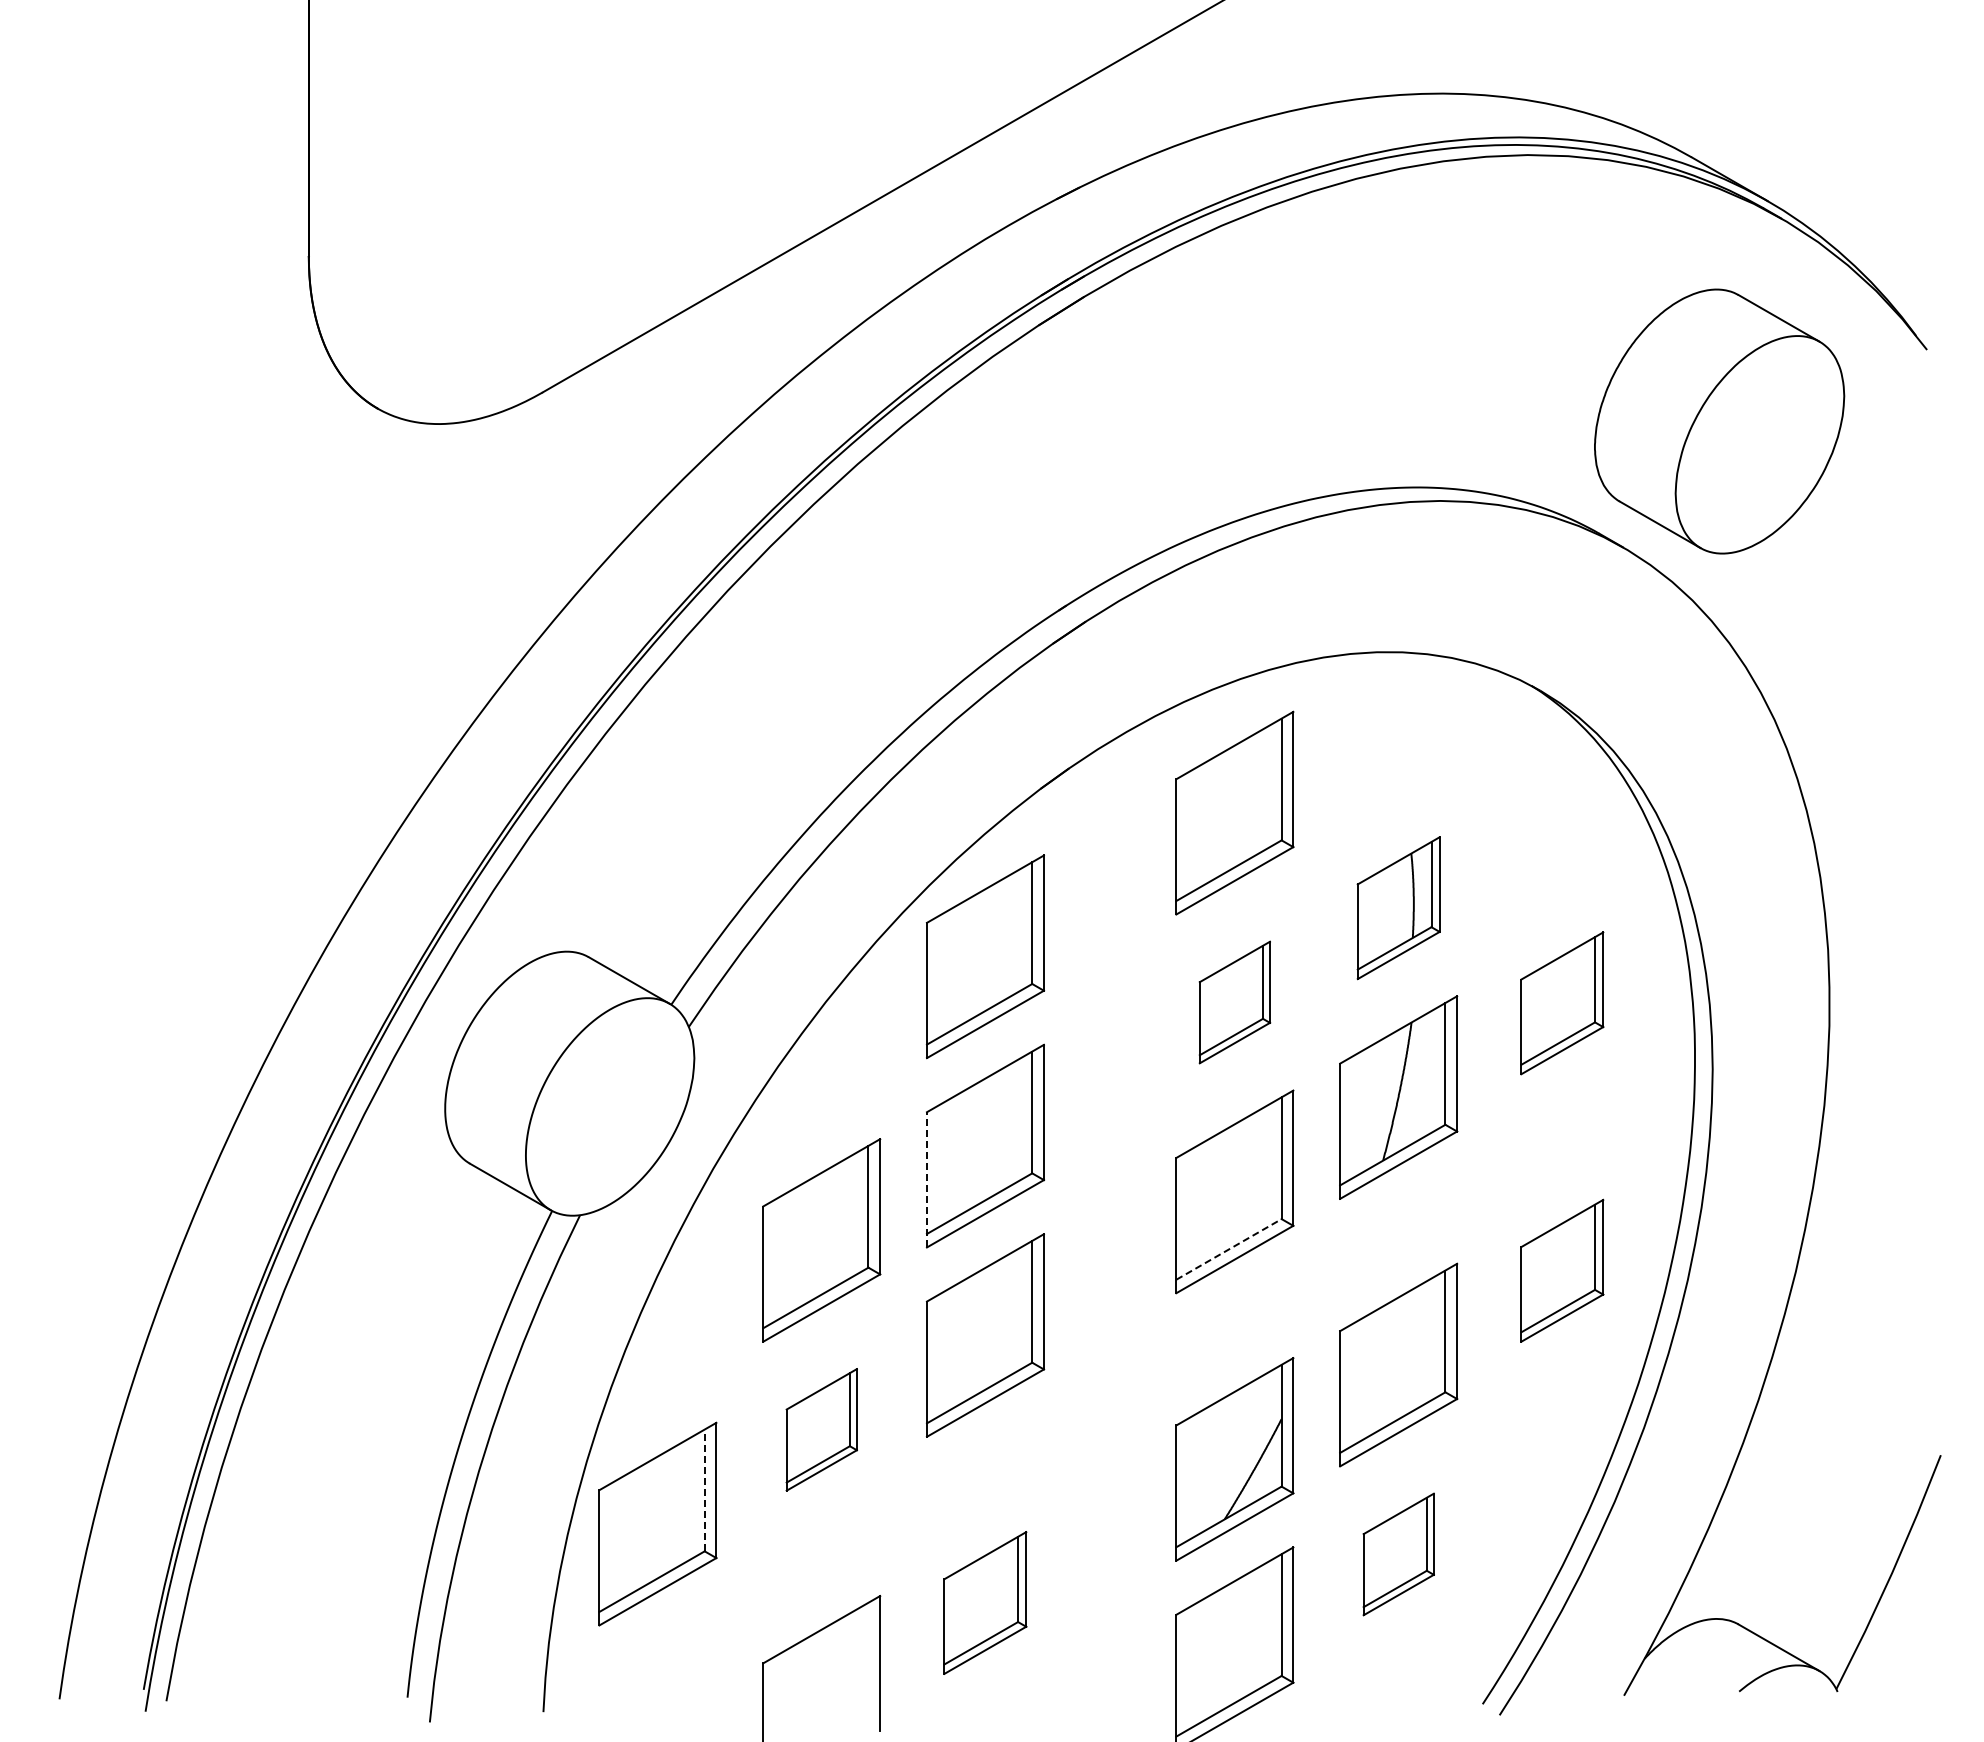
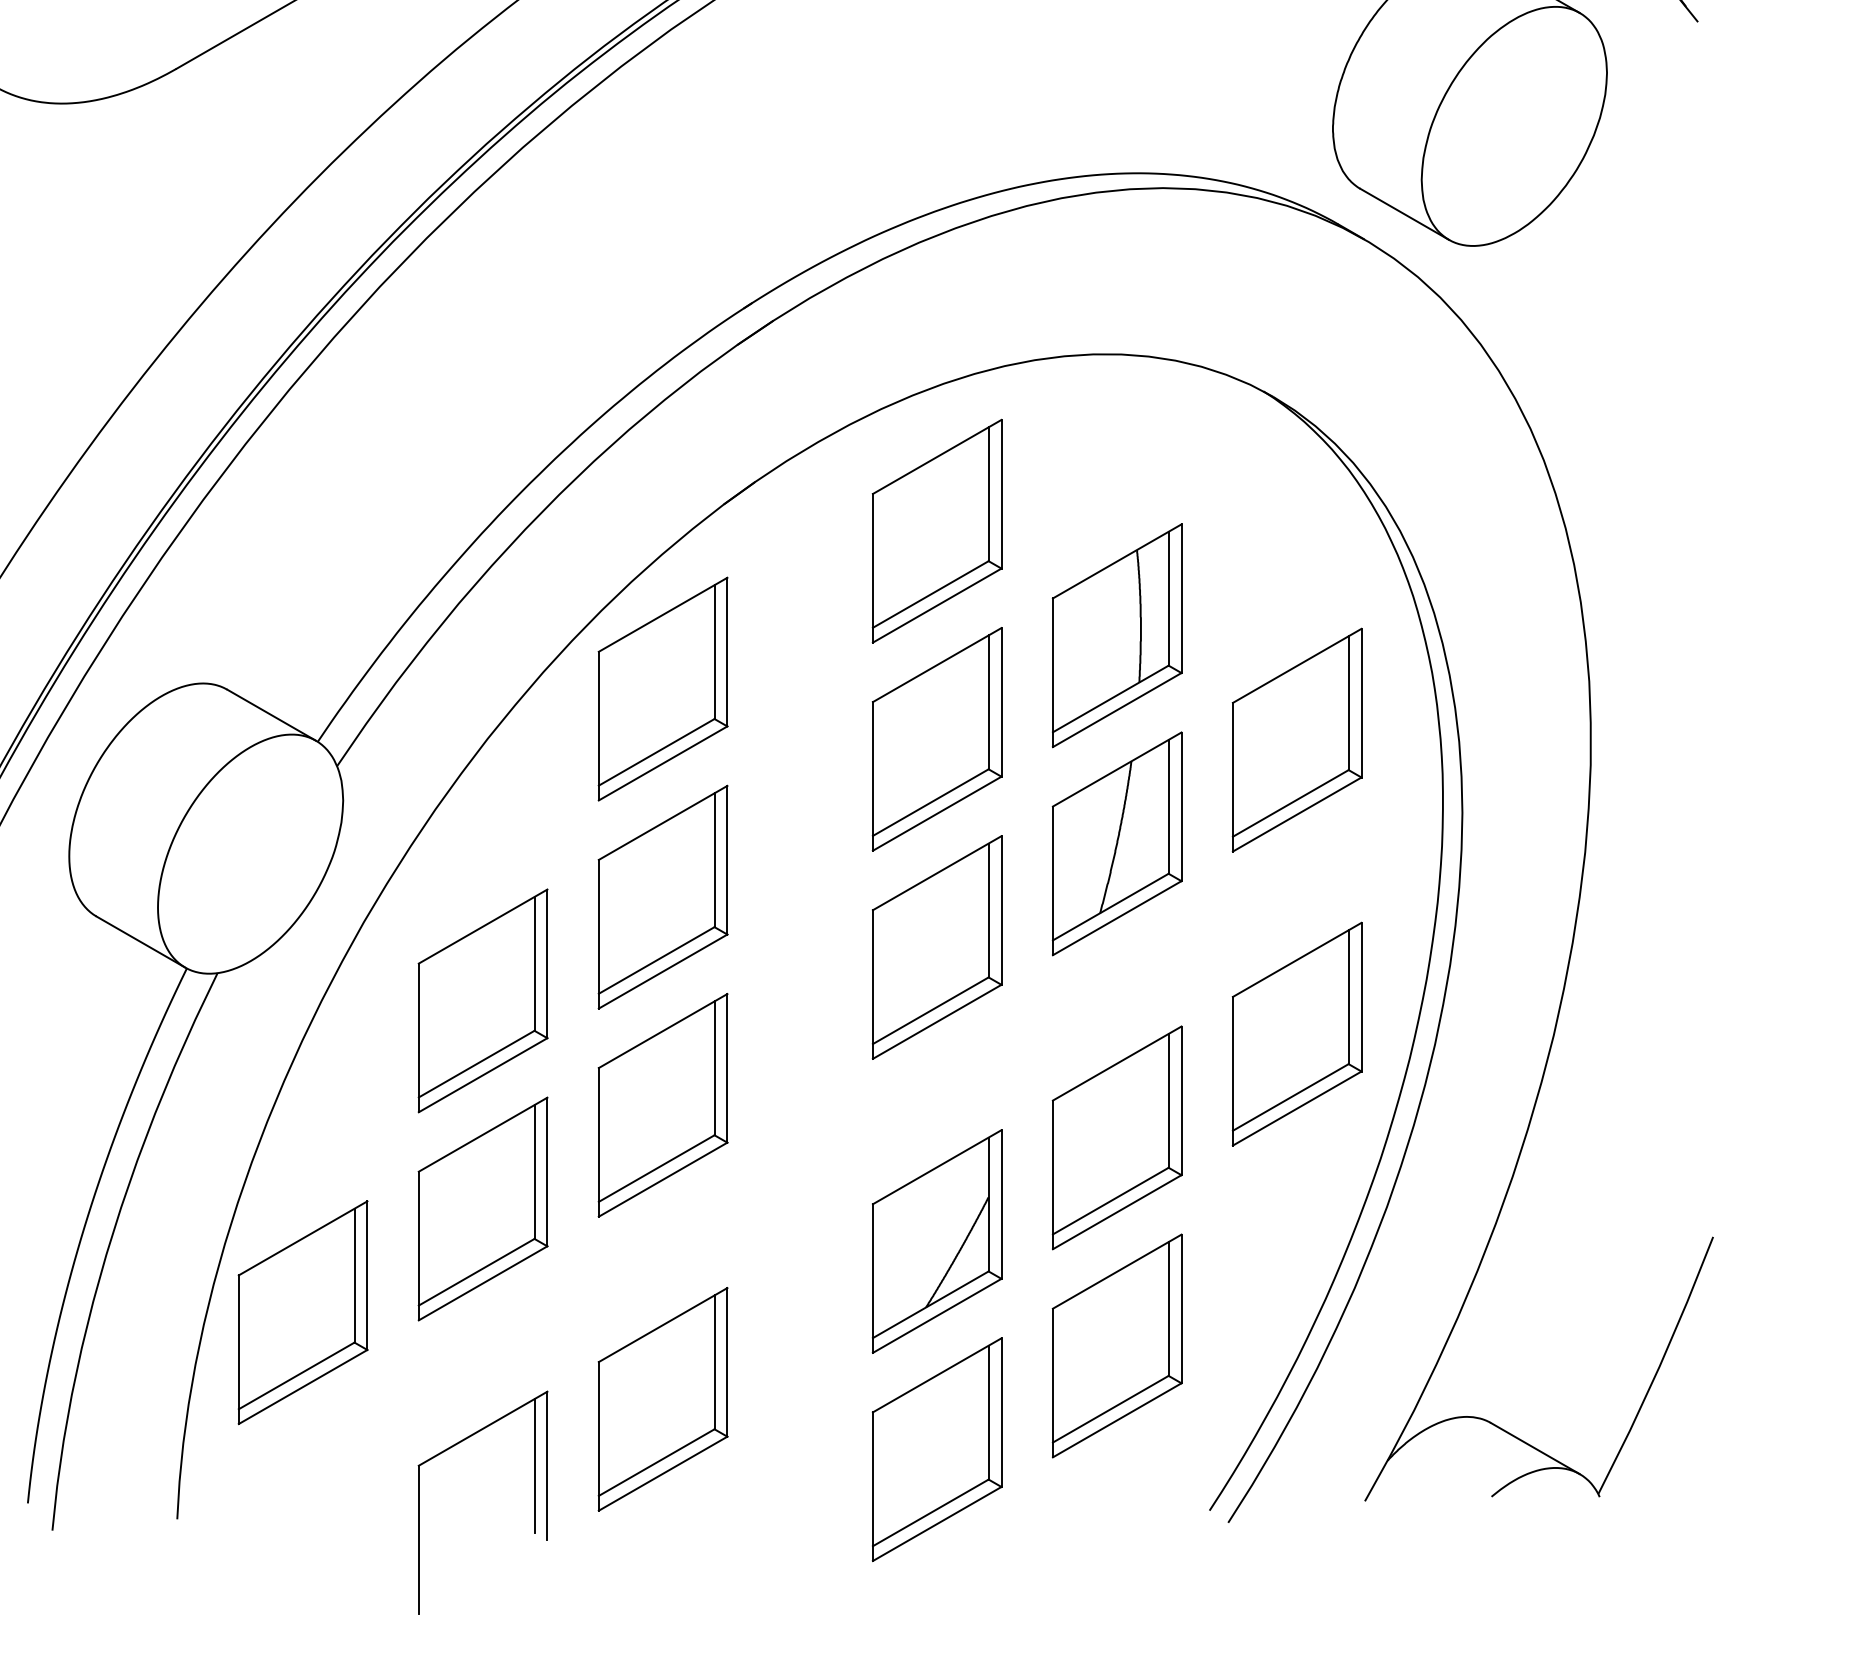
part: (1398, 907) -> (1117, 634), size x1.43
part: (1234, 1002) -> (936, 739), size x1.67
part: (1561, 1003) -> (1296, 740), size x1.43
line: (926, 1179) -> (598, 933), dashed -> solid
line: (1229, 1249) -> (931, 1010), dashed -> solid
part: (1561, 1270) -> (1296, 1033), size x1.43
part: (821, 1429) -> (482, 1208), size x1.67
line: (704, 1490) -> (354, 1275), dashed -> solid
part: (1398, 1554) -> (1117, 1346), size x1.67
part: (984, 1602) -> (662, 1398), size x1.43
line: (868, 1663) -> (534, 1465), added

